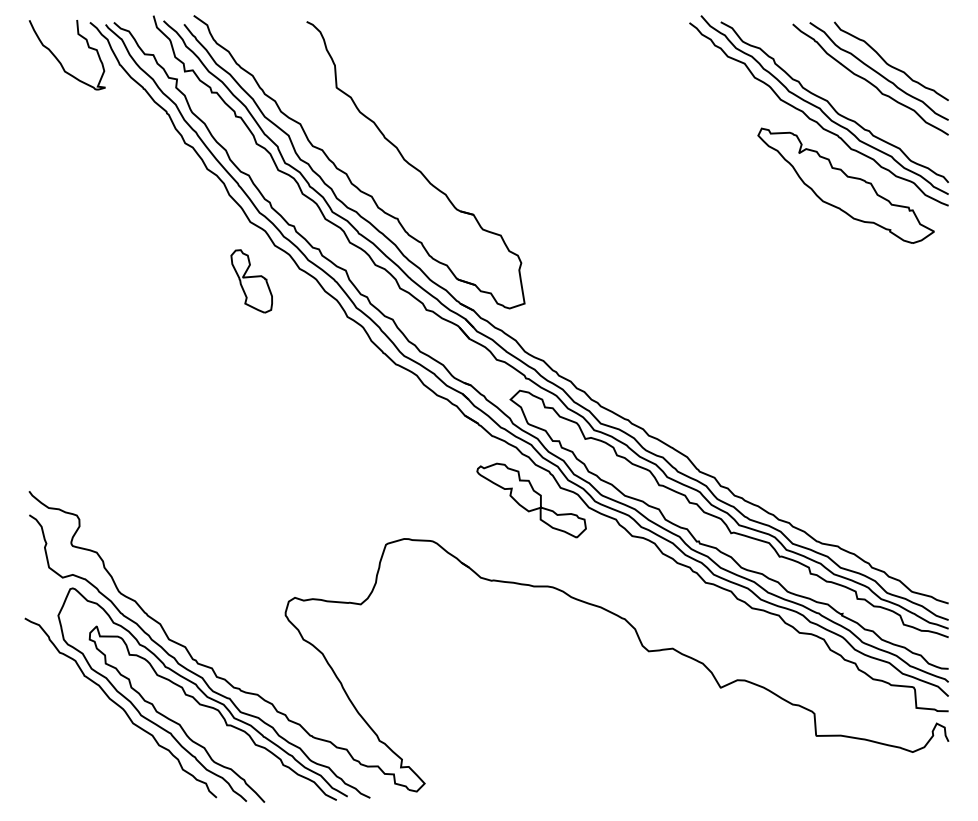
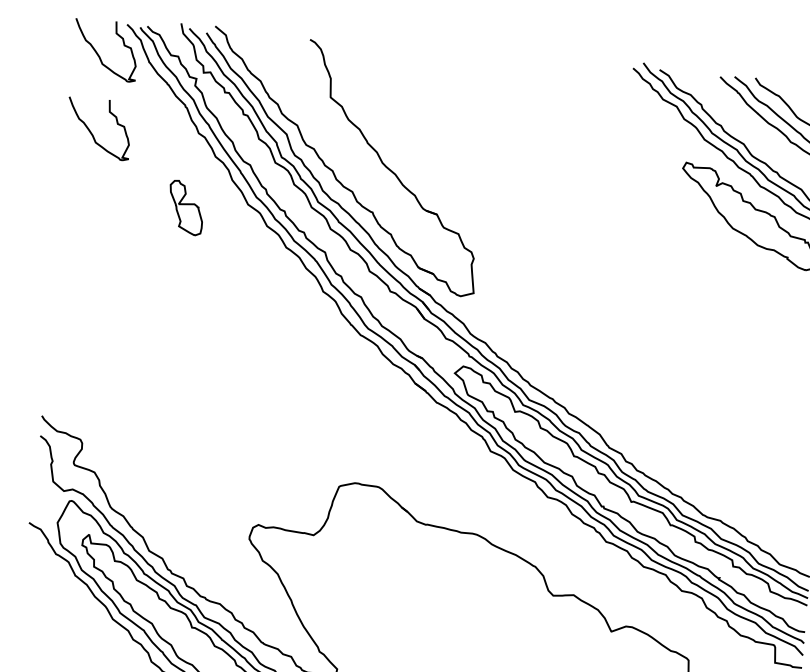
curve: (60, 154) -> (92, 133), added
part: (251, 281) -> (185, 208), moved
part: (531, 500) -> (465, 459), removed

